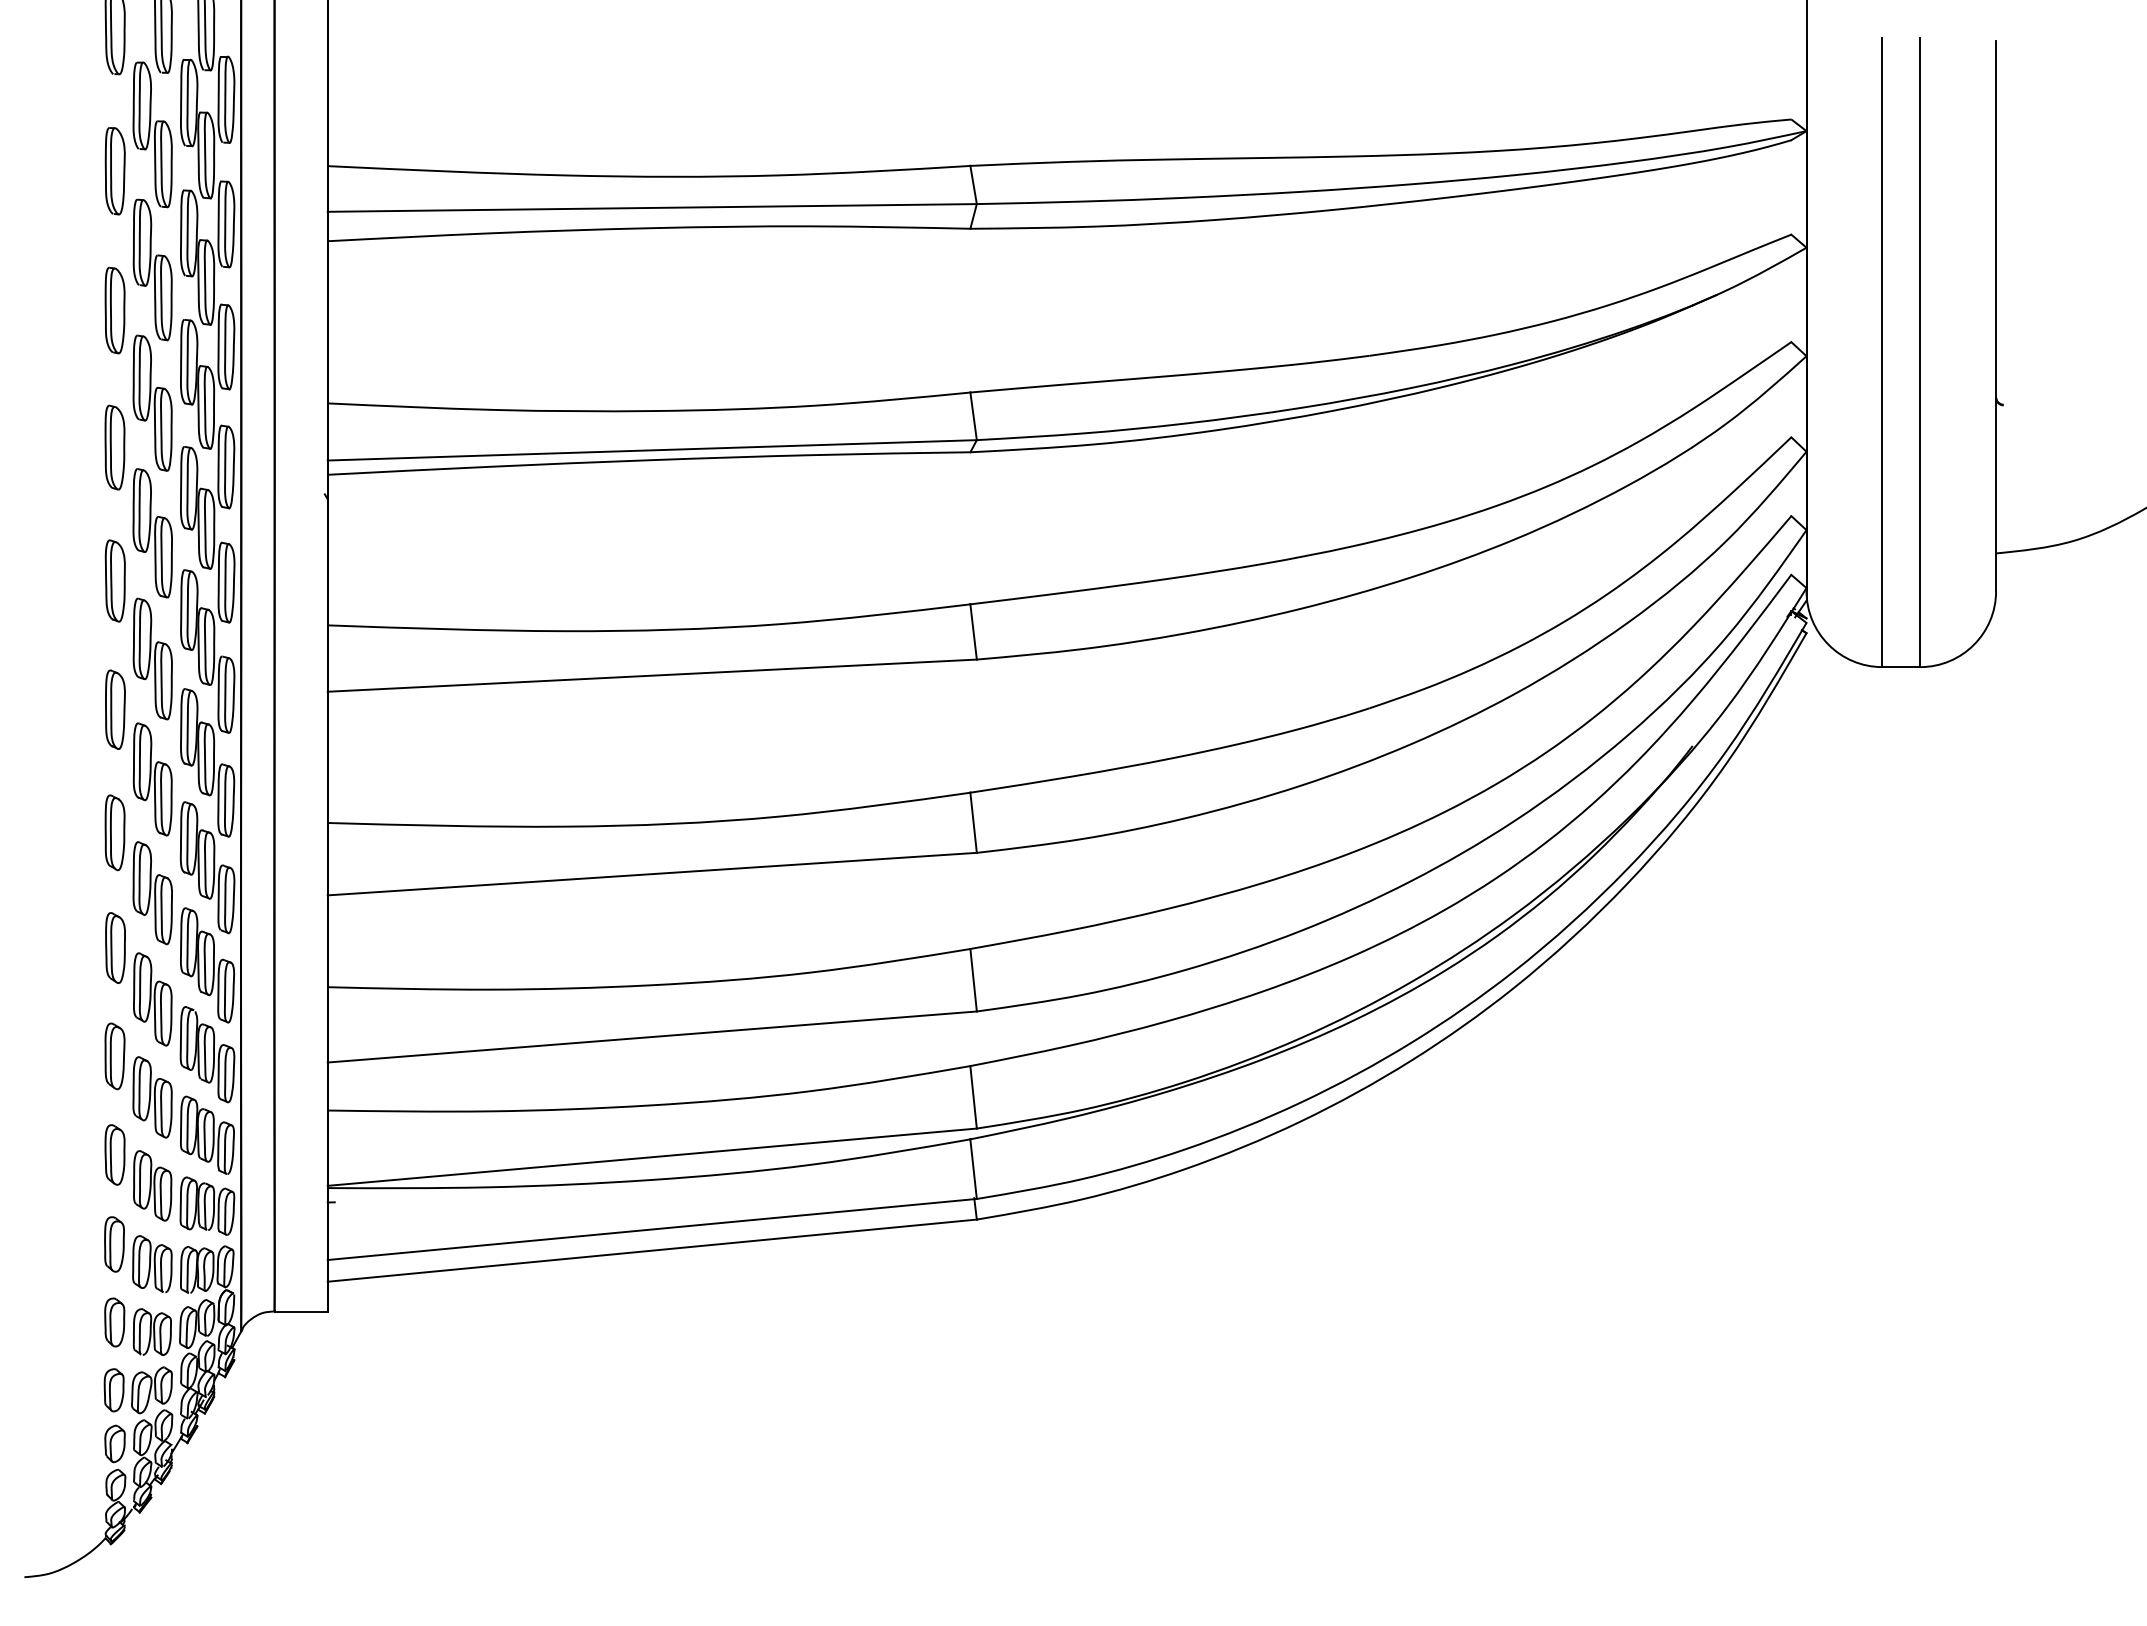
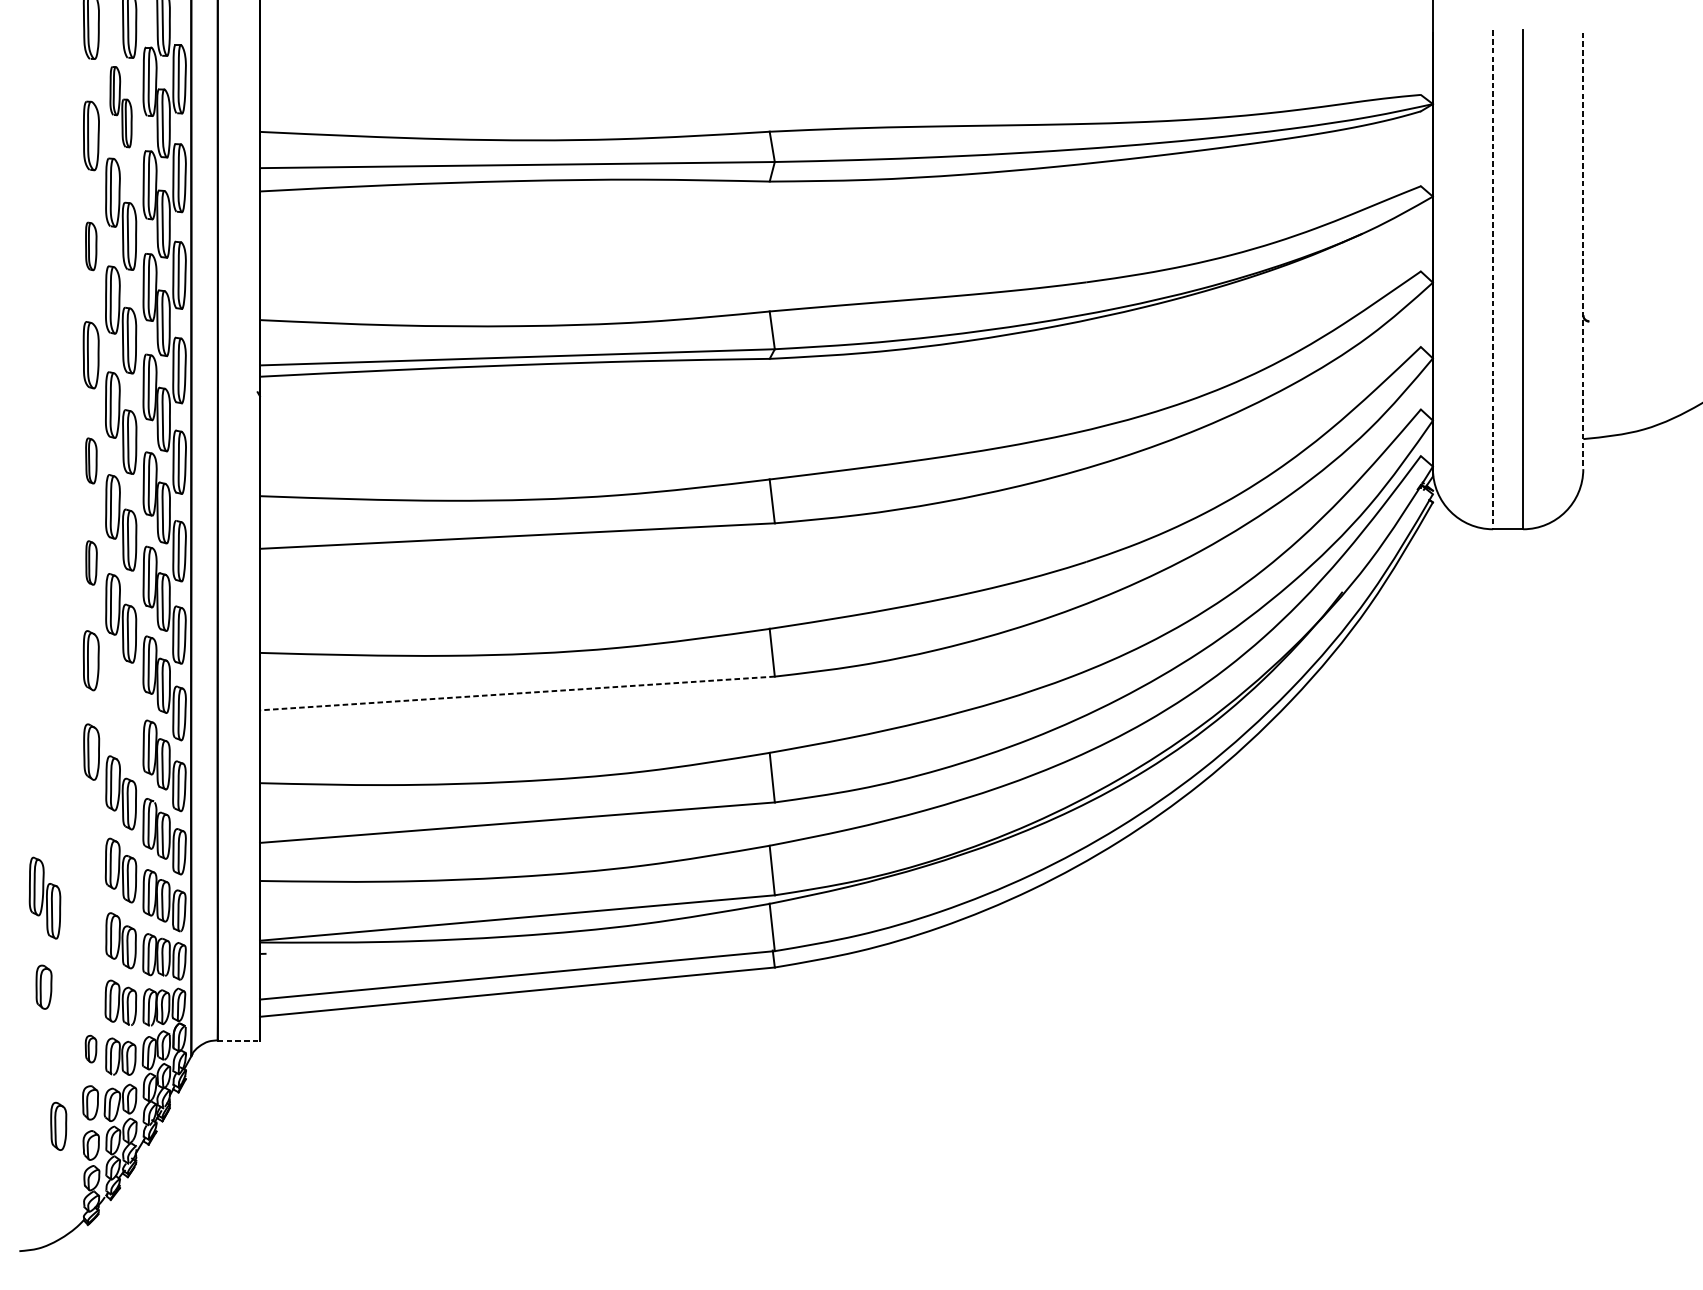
part: (152, 134) -> (120, 106), size x0.7
part: (114, 310) -> (90, 246), size x0.7
line: (1996, 316) -> (1583, 251), solid -> dashed
line: (1882, 352) -> (1493, 279), solid -> dashed
part: (114, 580) -> (90, 460), size x0.7
part: (115, 709) -> (91, 562), size x0.7
line: (651, 874) -> (516, 693), solid -> dashed
part: (152, 893) -> (44, 898), moved
part: (114, 1056) -> (90, 838), removed
part: (114, 1154) -> (58, 1126), moved
part: (114, 1244) -> (44, 987), moved
line: (301, 1311) -> (239, 1040), solid -> dashed
part: (114, 1322) -> (90, 1049), size x0.7

